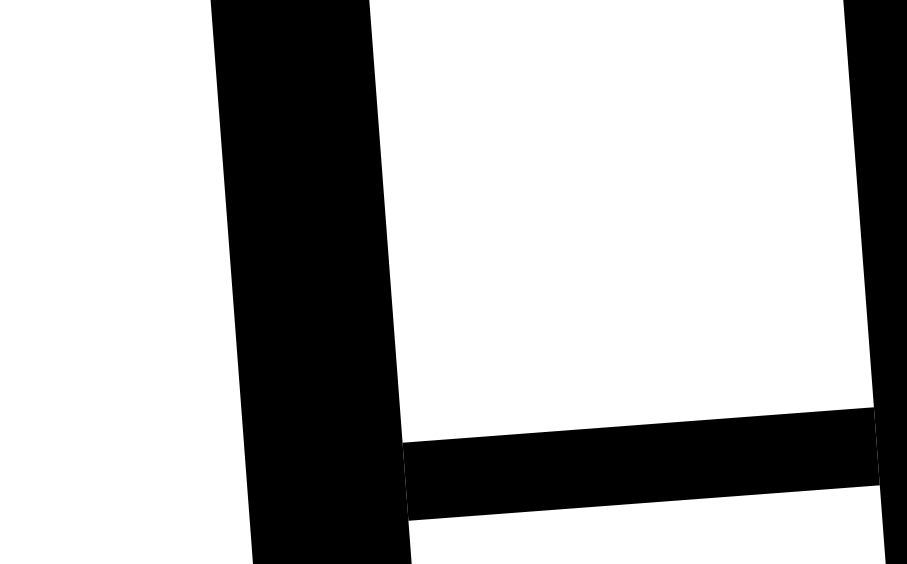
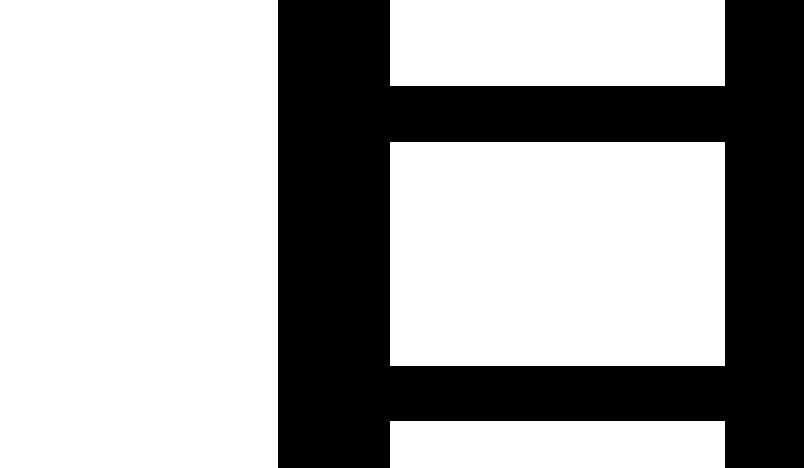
fill: (611, 70) -> (557, 113), added

